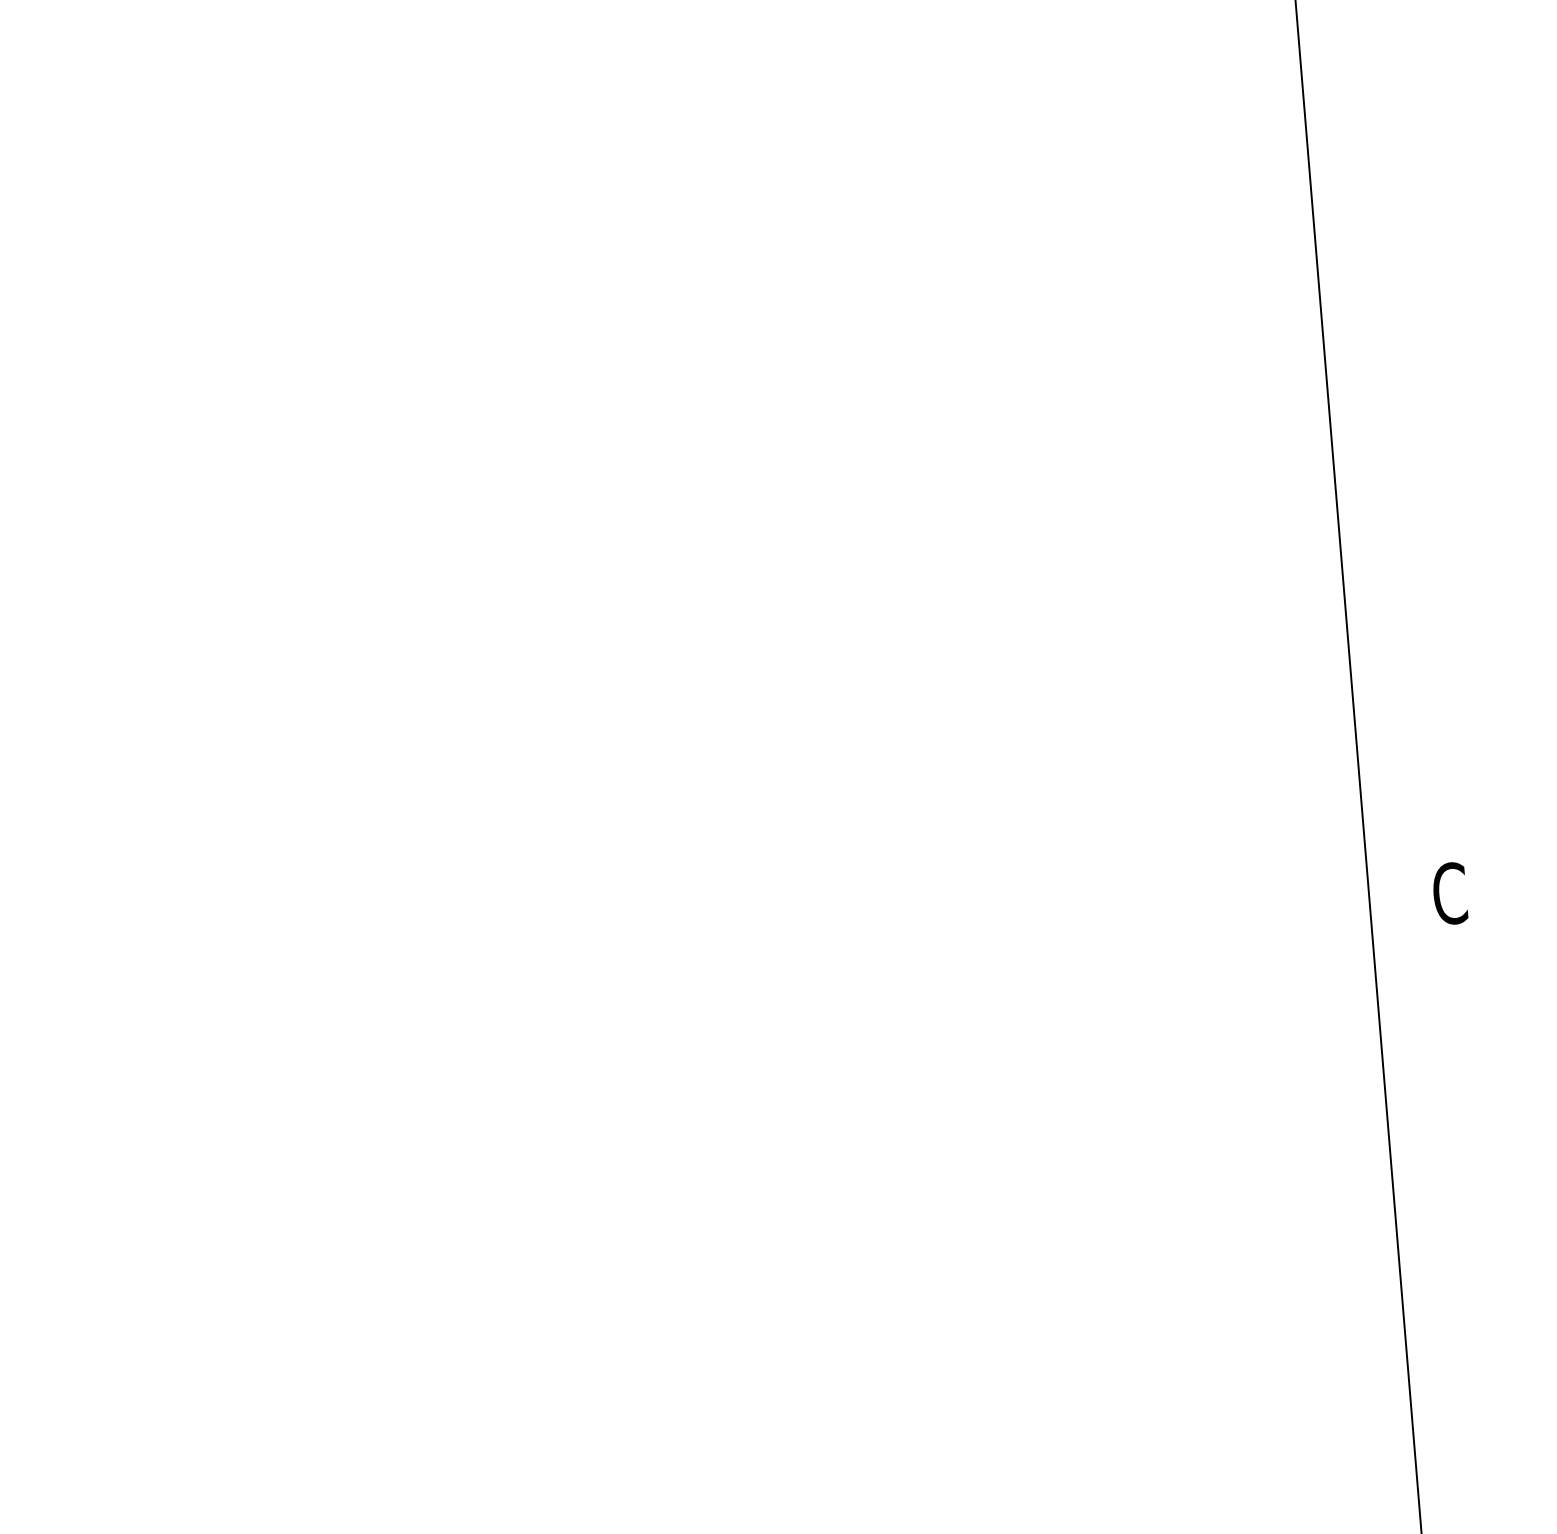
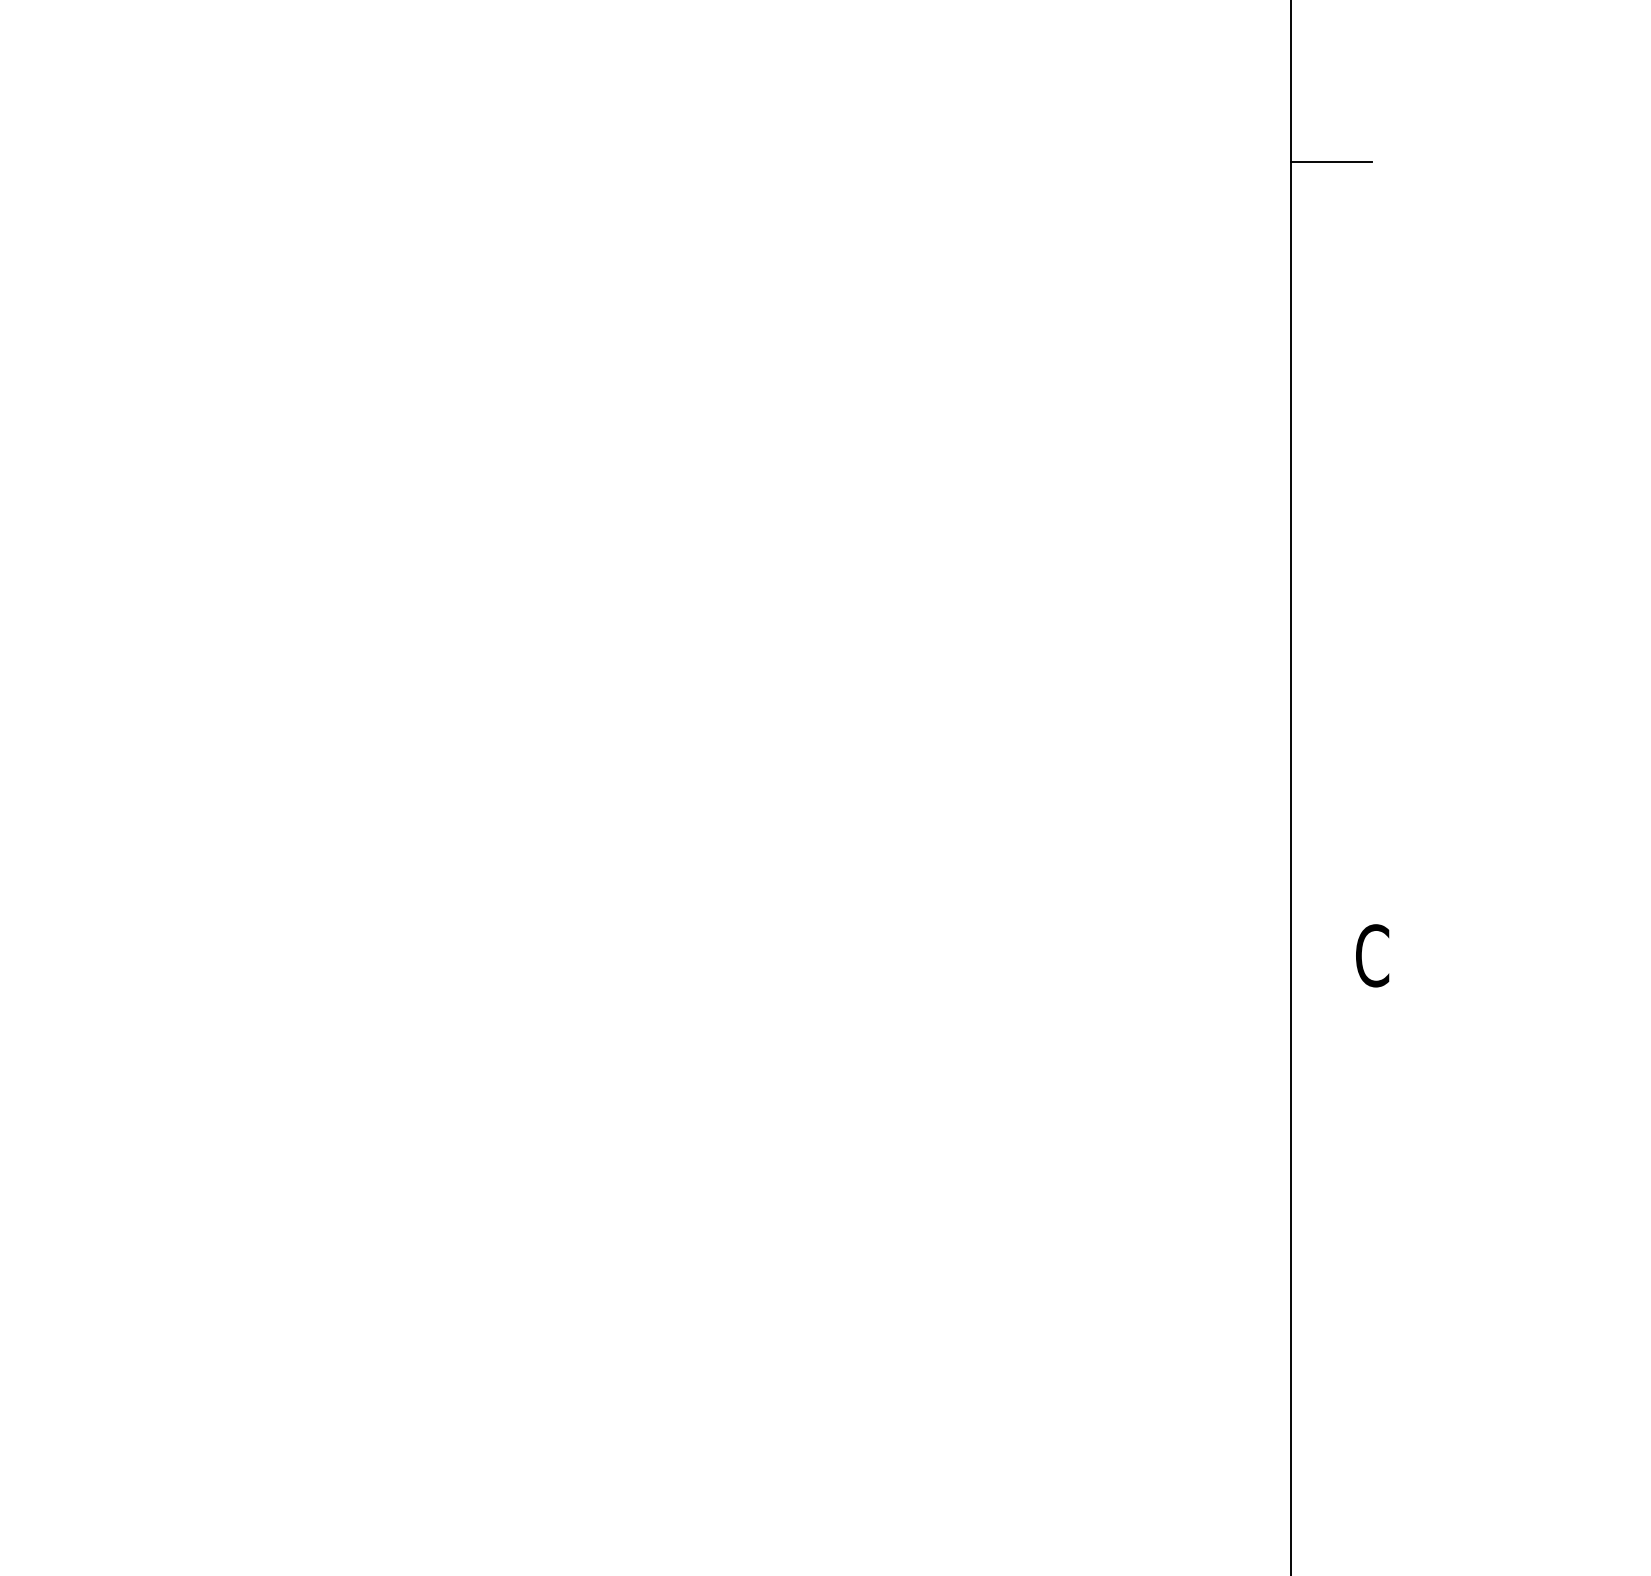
line: (1345, 115) -> (1331, 161), added

